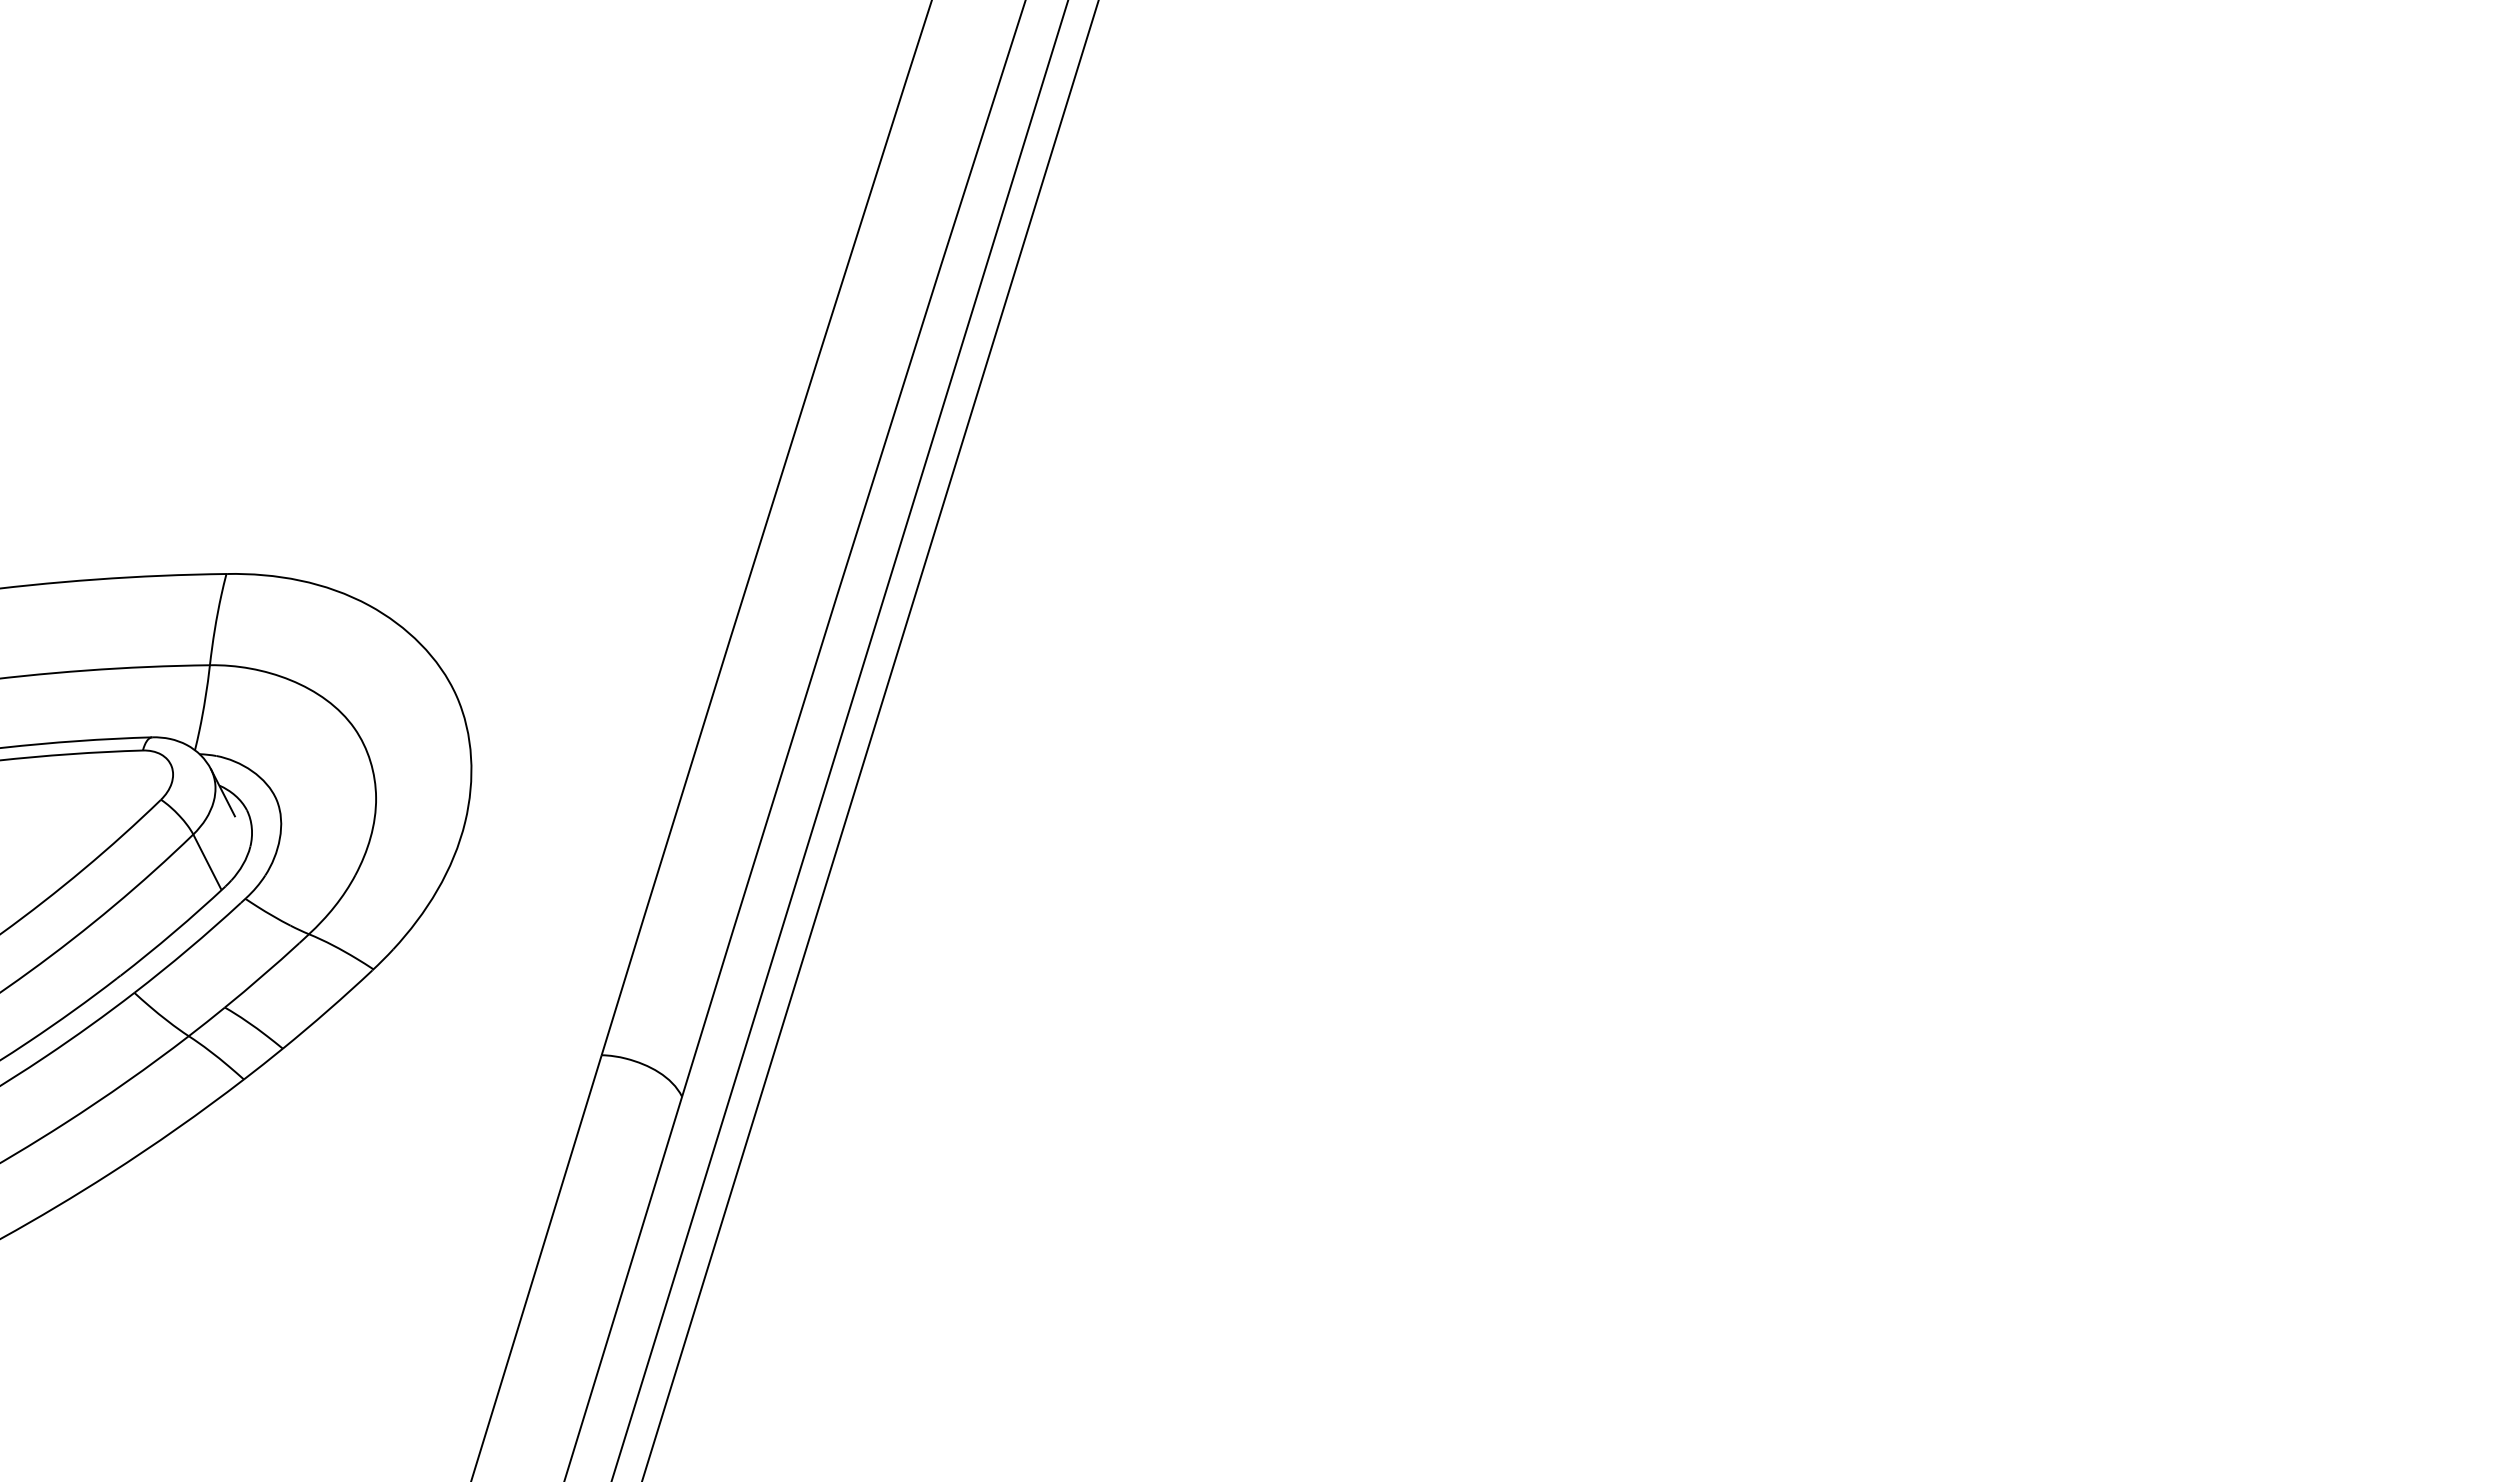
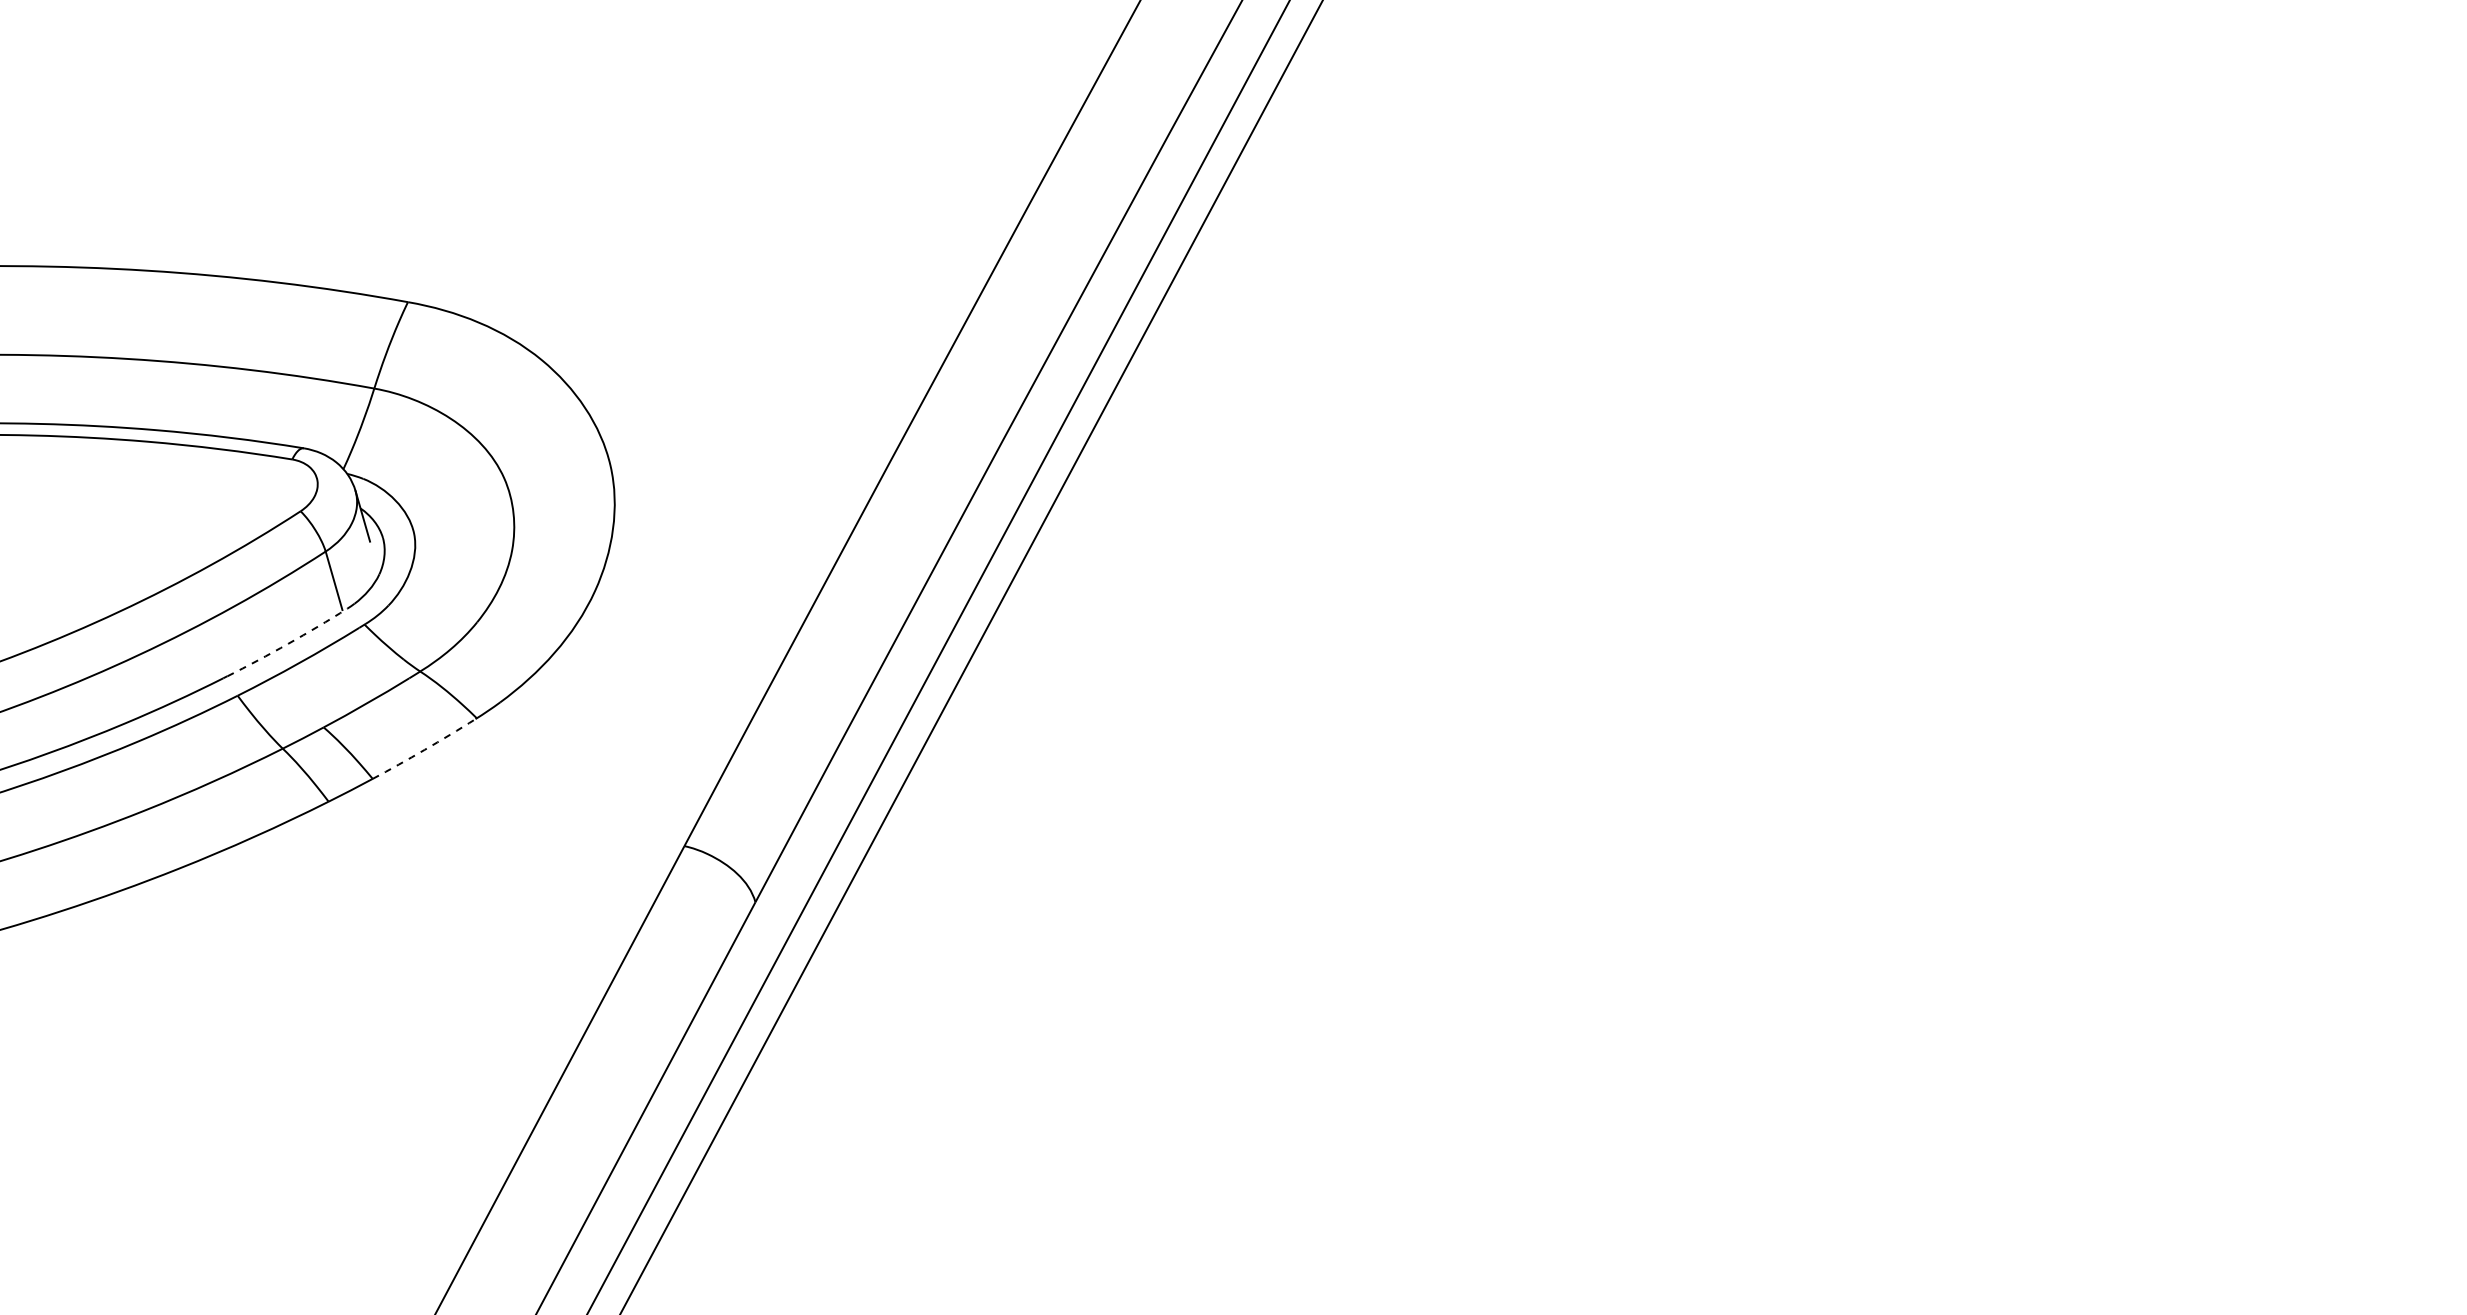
arc: (174, 932) -> (288, 644), solid -> dashed
arc: (328, 1010) -> (424, 750), solid -> dashed

